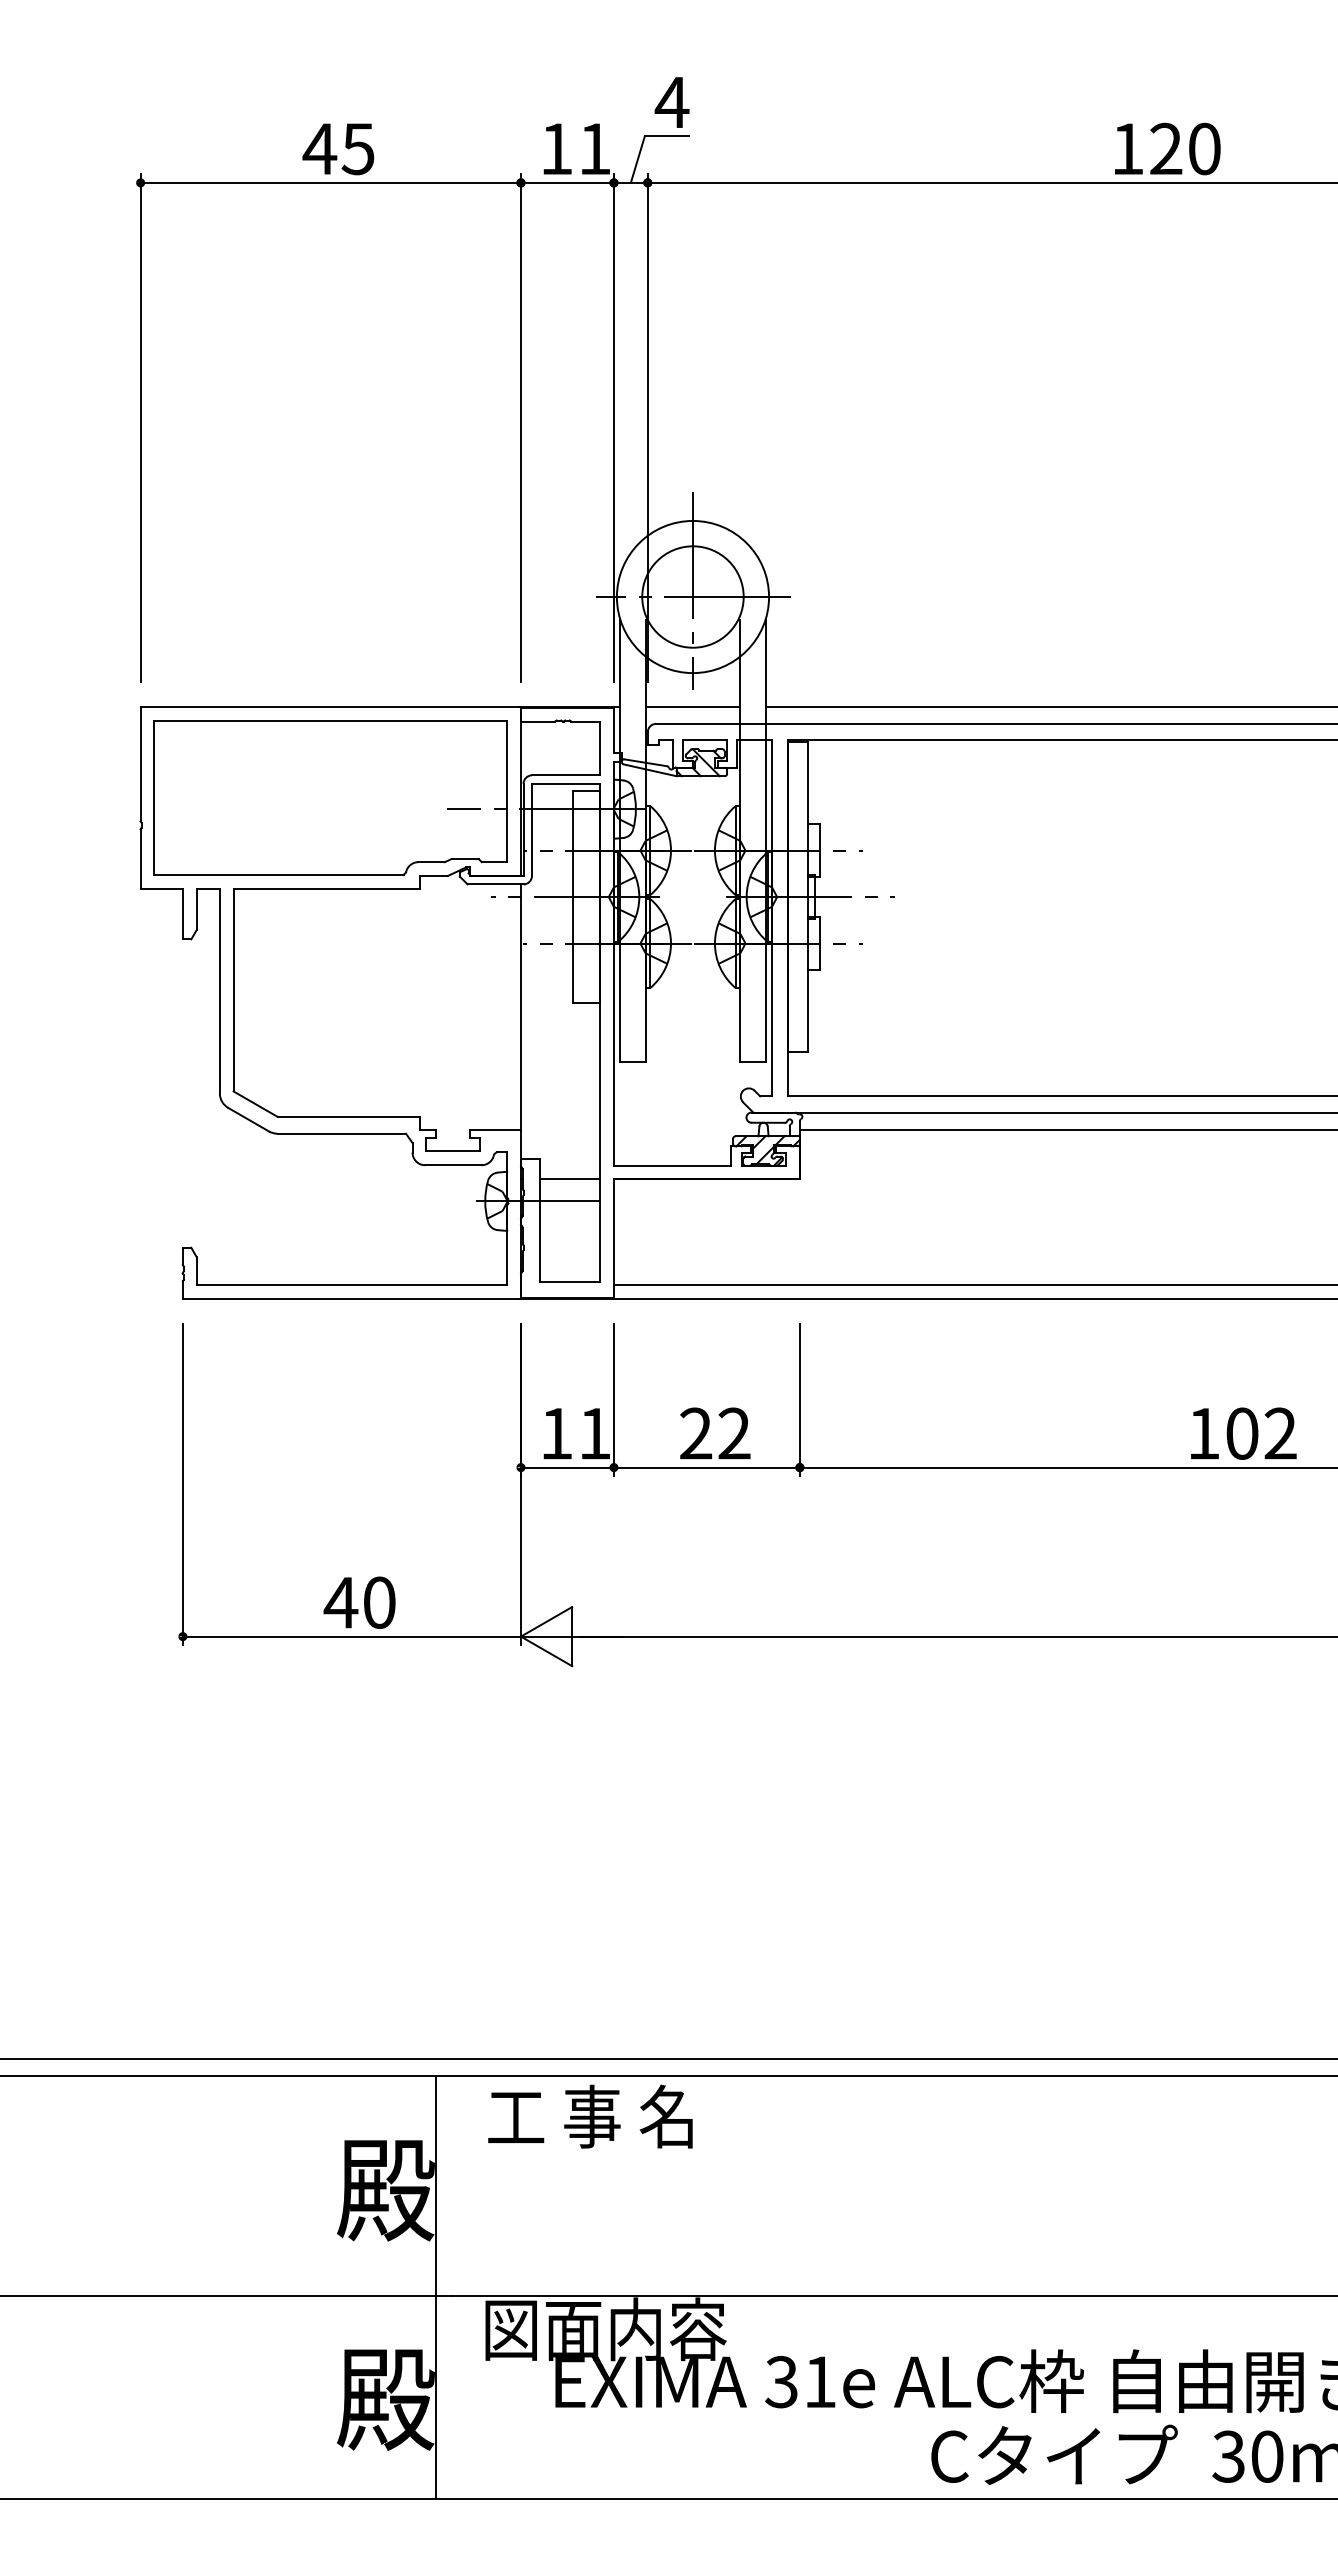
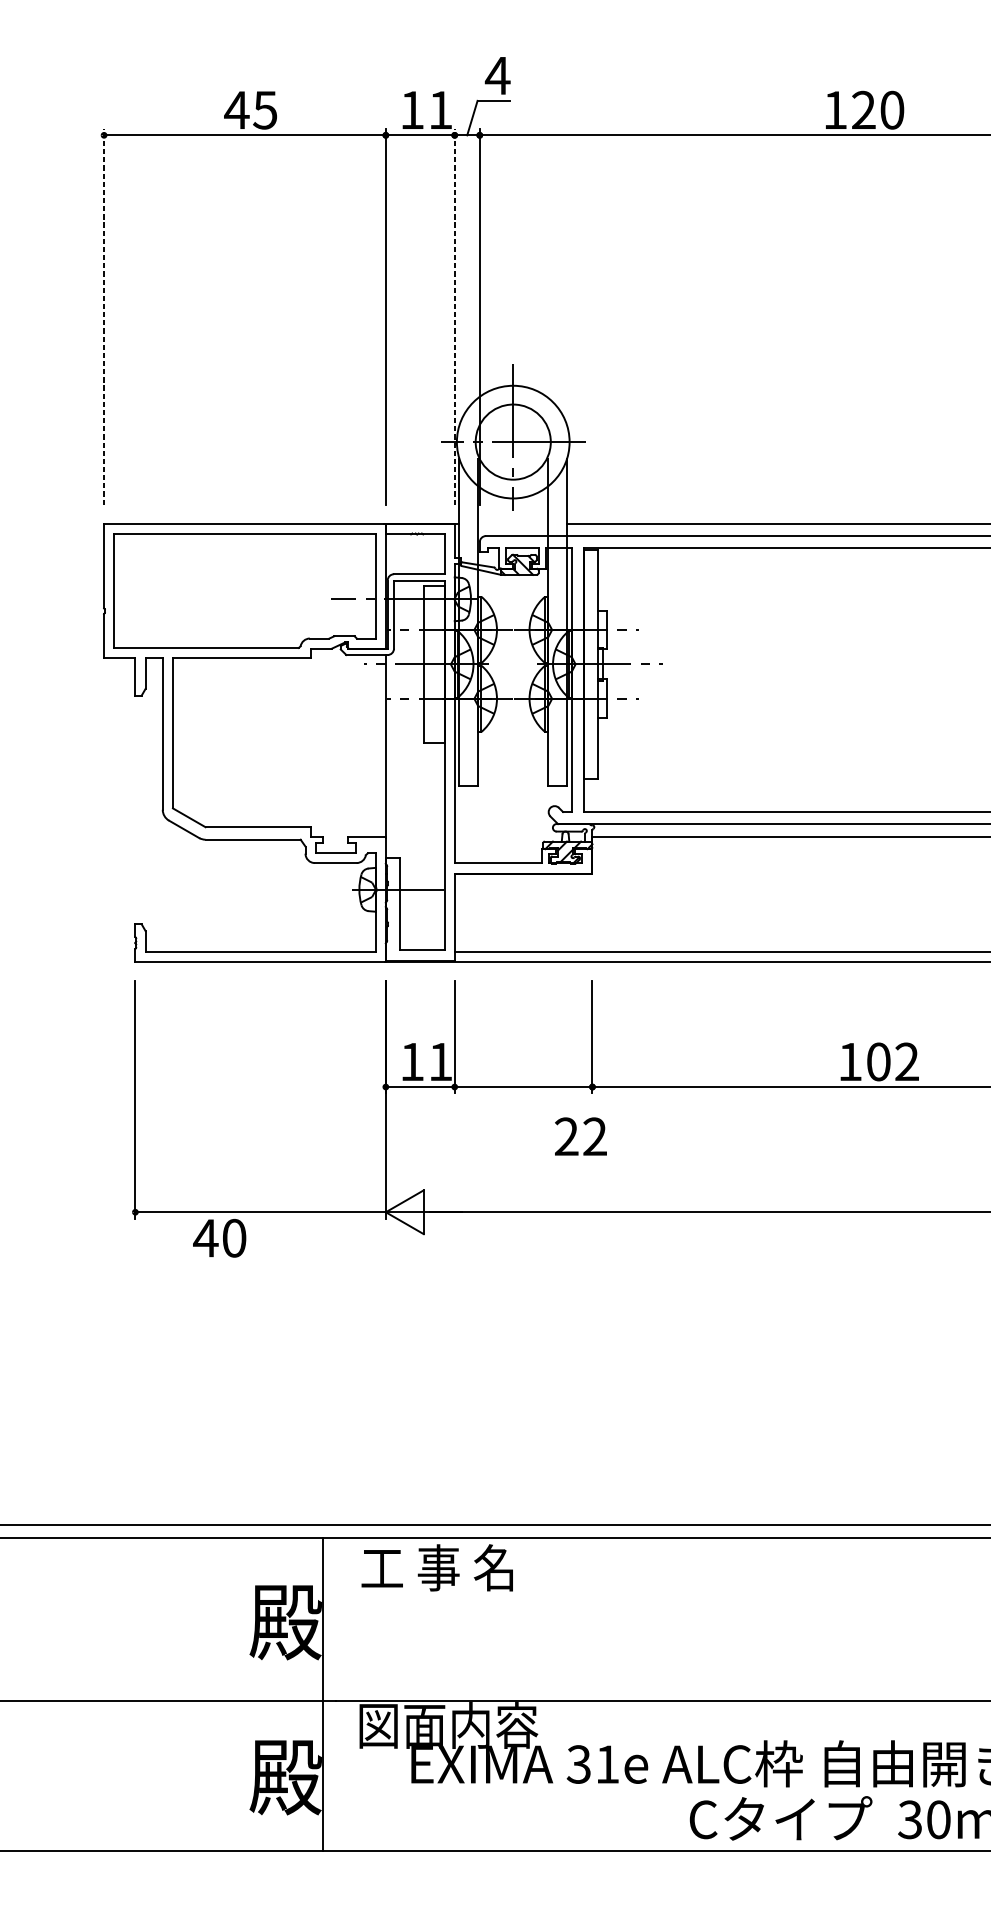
line: (140, 427) -> (103, 316), solid -> dashed
line: (613, 427) -> (454, 316), solid -> dashed
line: (692, 706) -> (512, 523), removed
line: (569, 1179) -> (421, 873), removed
text: (715, 1433) -> (581, 1136), moved
text: (1243, 1433) -> (879, 1061), moved
text: (359, 1602) -> (219, 1238), moved

